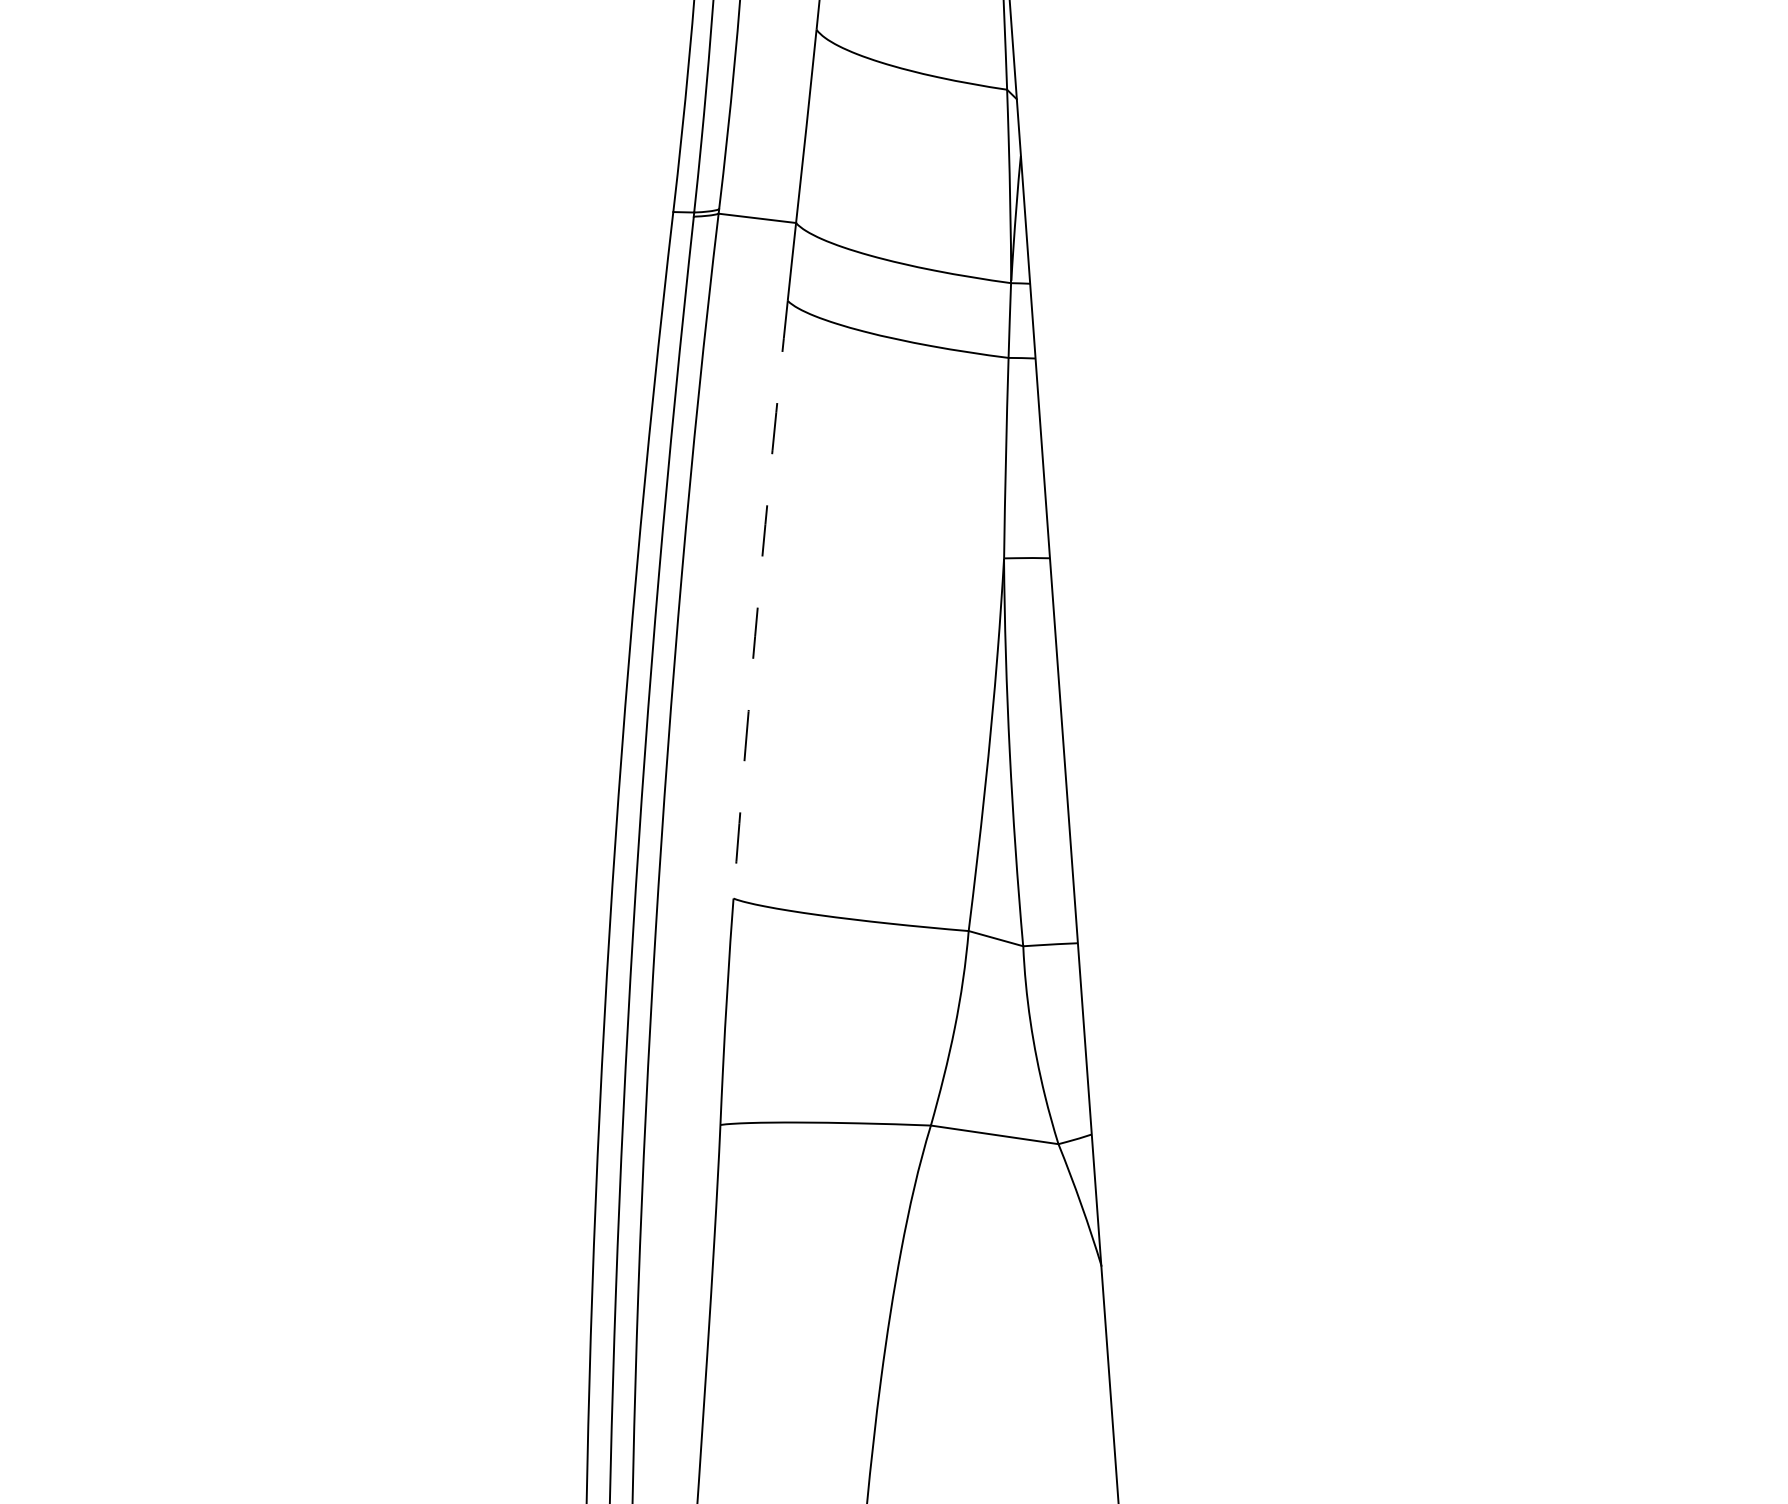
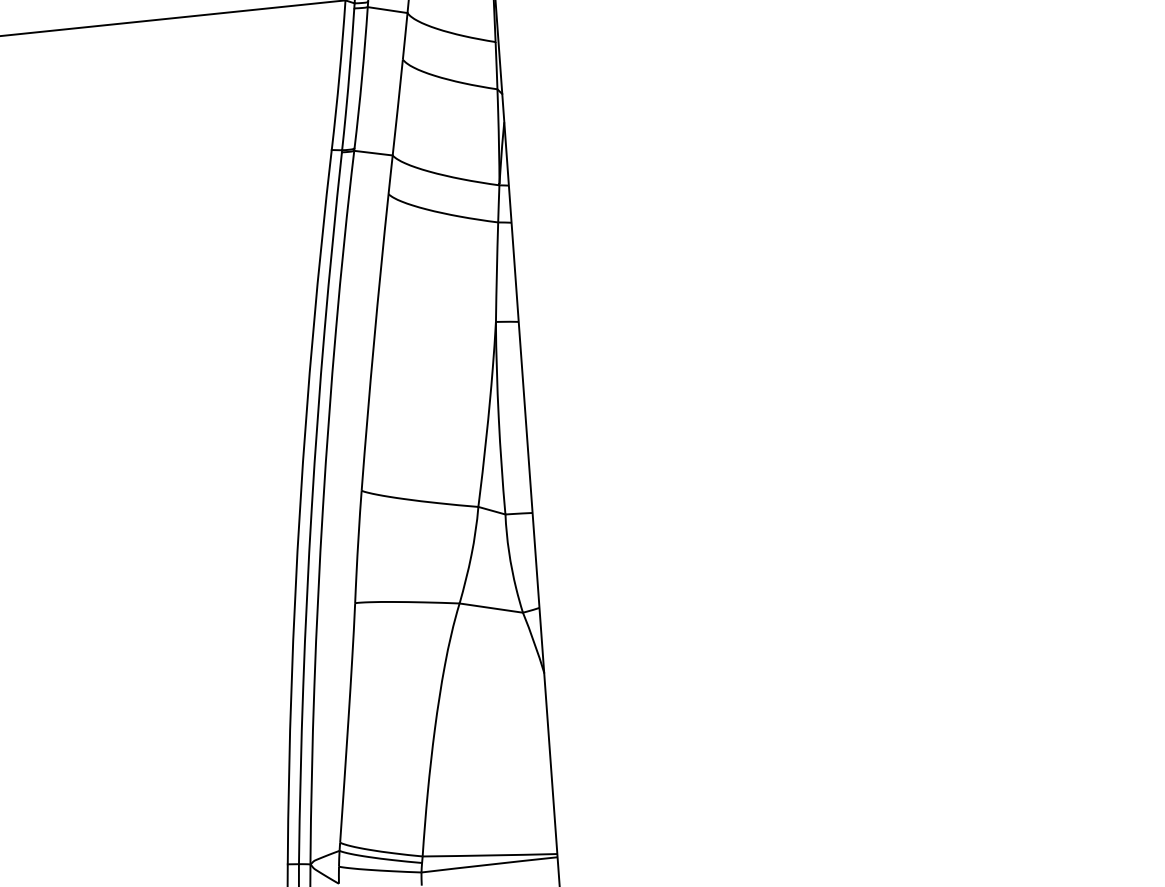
arc: (759, 599) -> (374, 342), dashed -> solid

